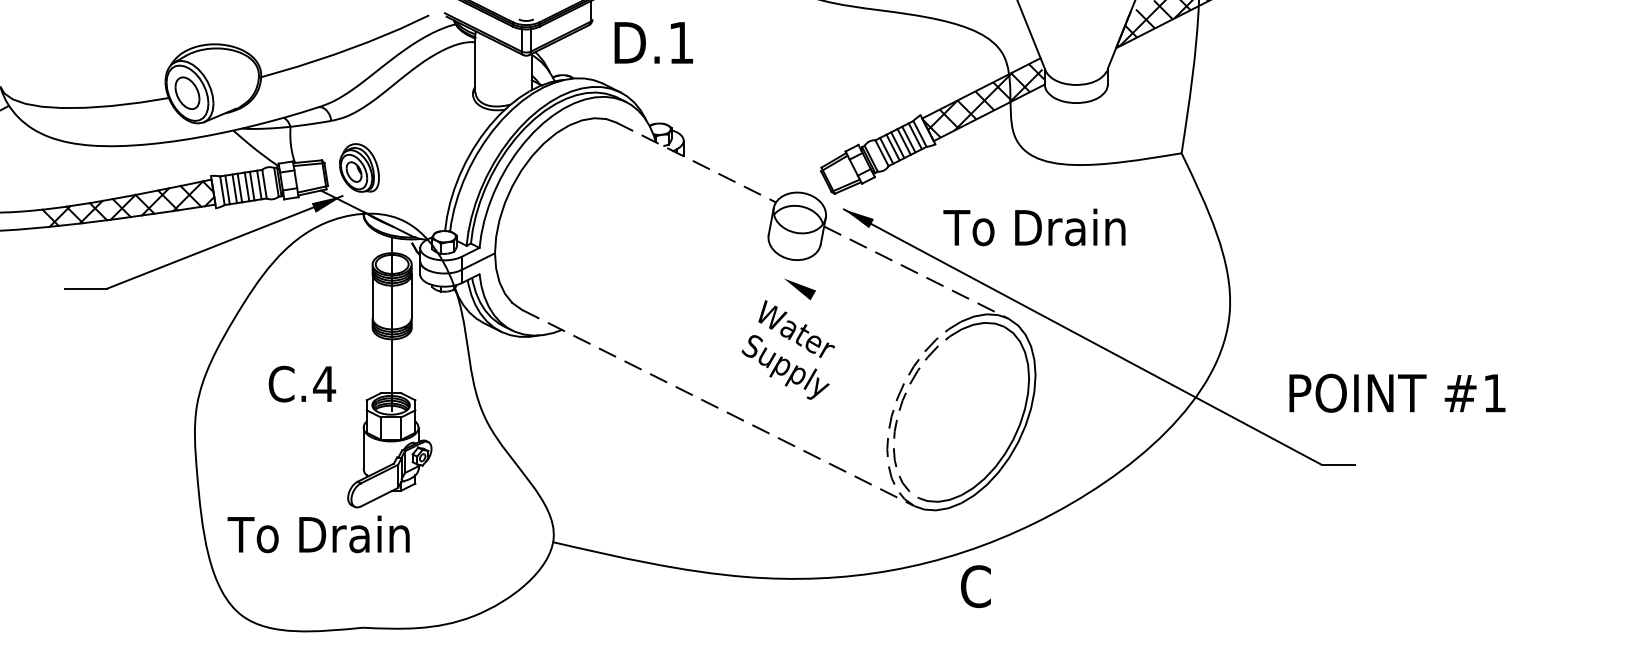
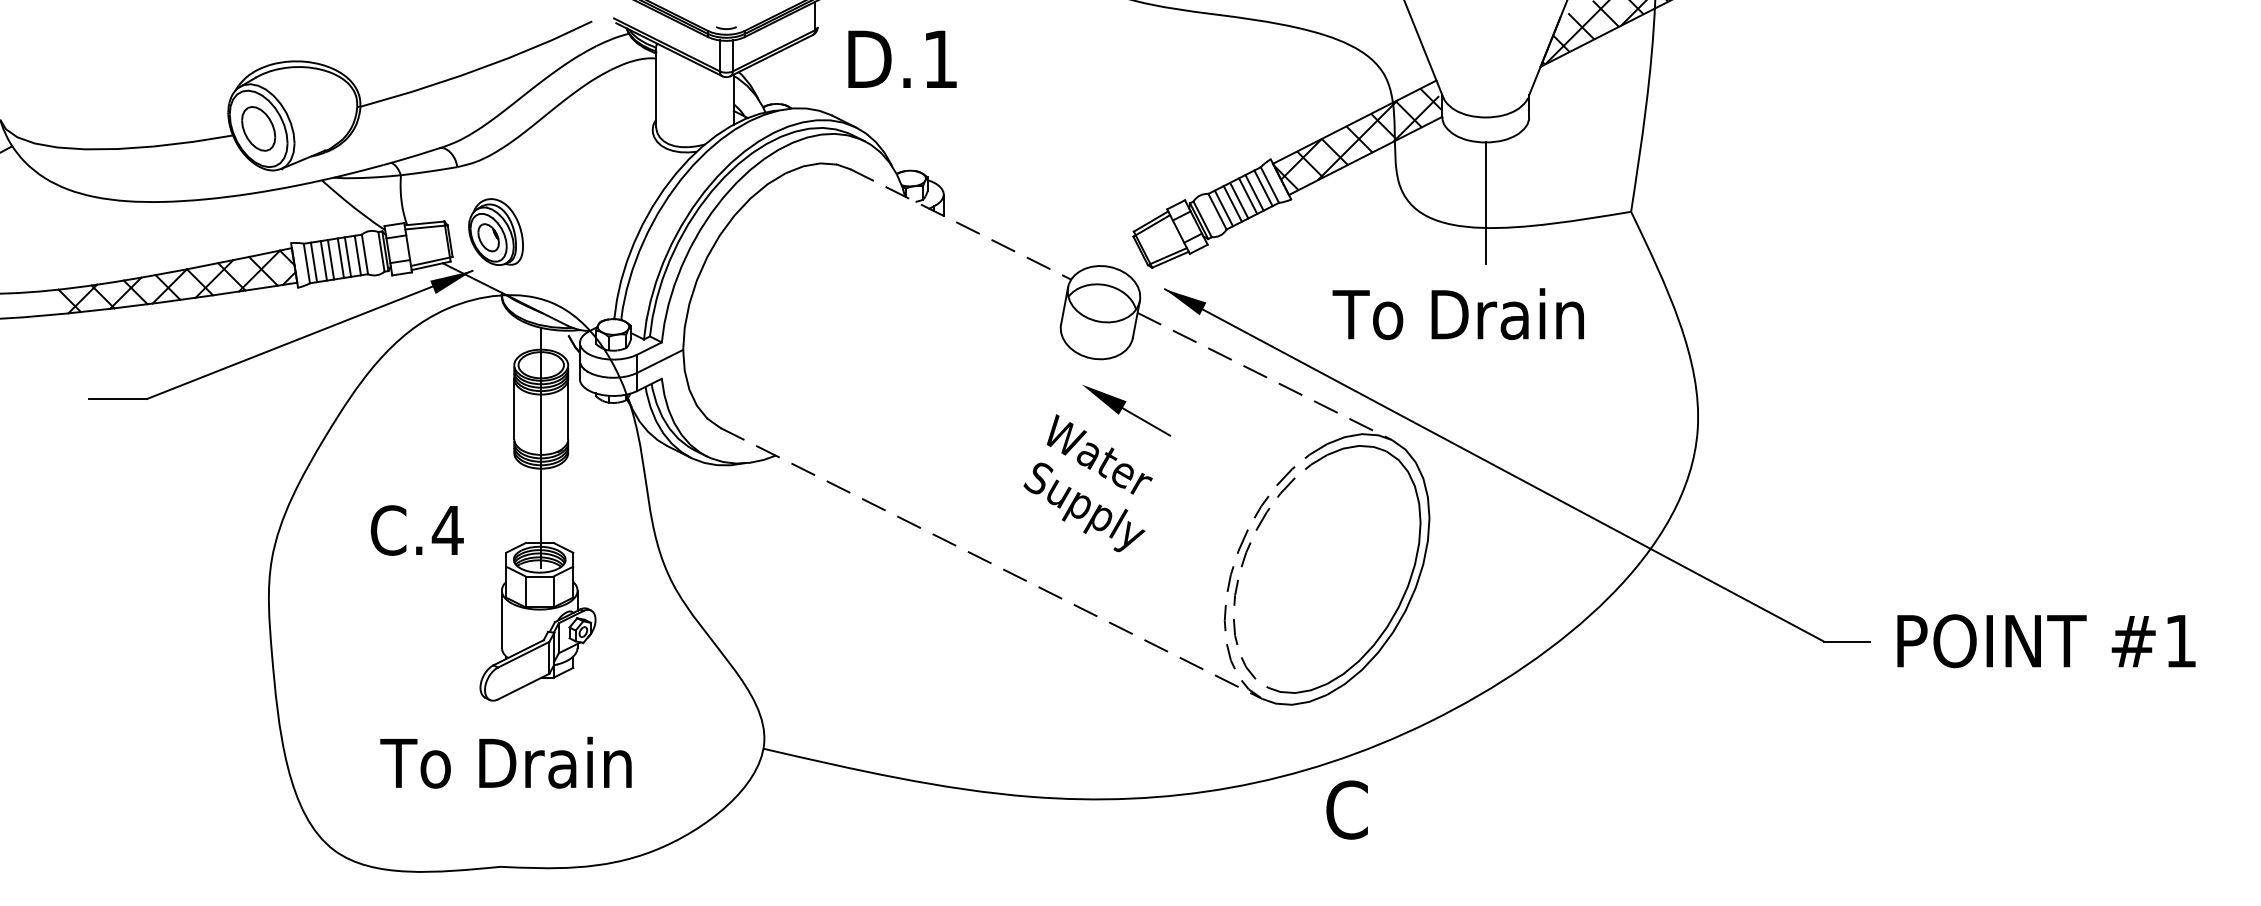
line: (1076, 147) -> (1486, 203), added
text: (1034, 227) -> (1458, 314), moved
line: (830, 305) -> (1146, 421), added
text: (1397, 392) -> (2046, 640), moved
text: (318, 534) -> (505, 762), moved

